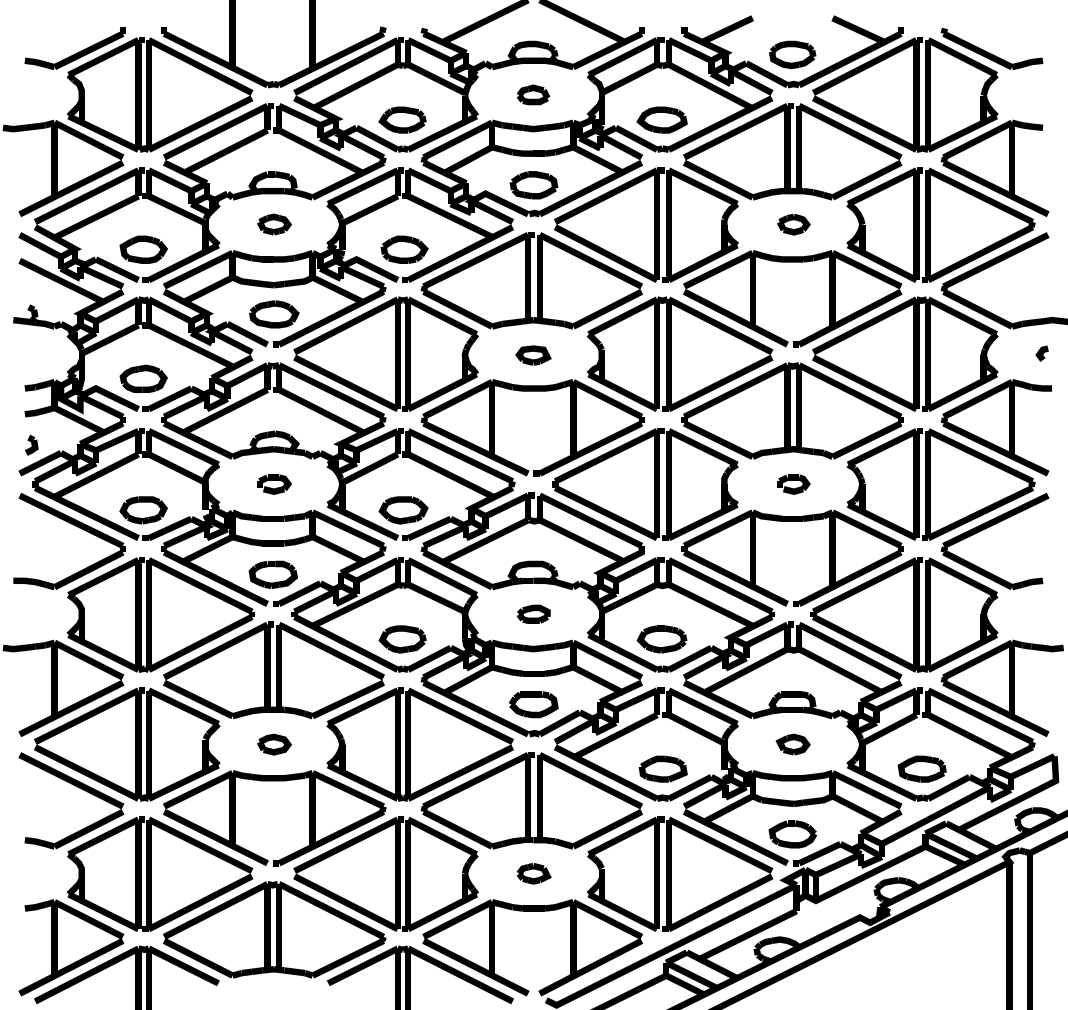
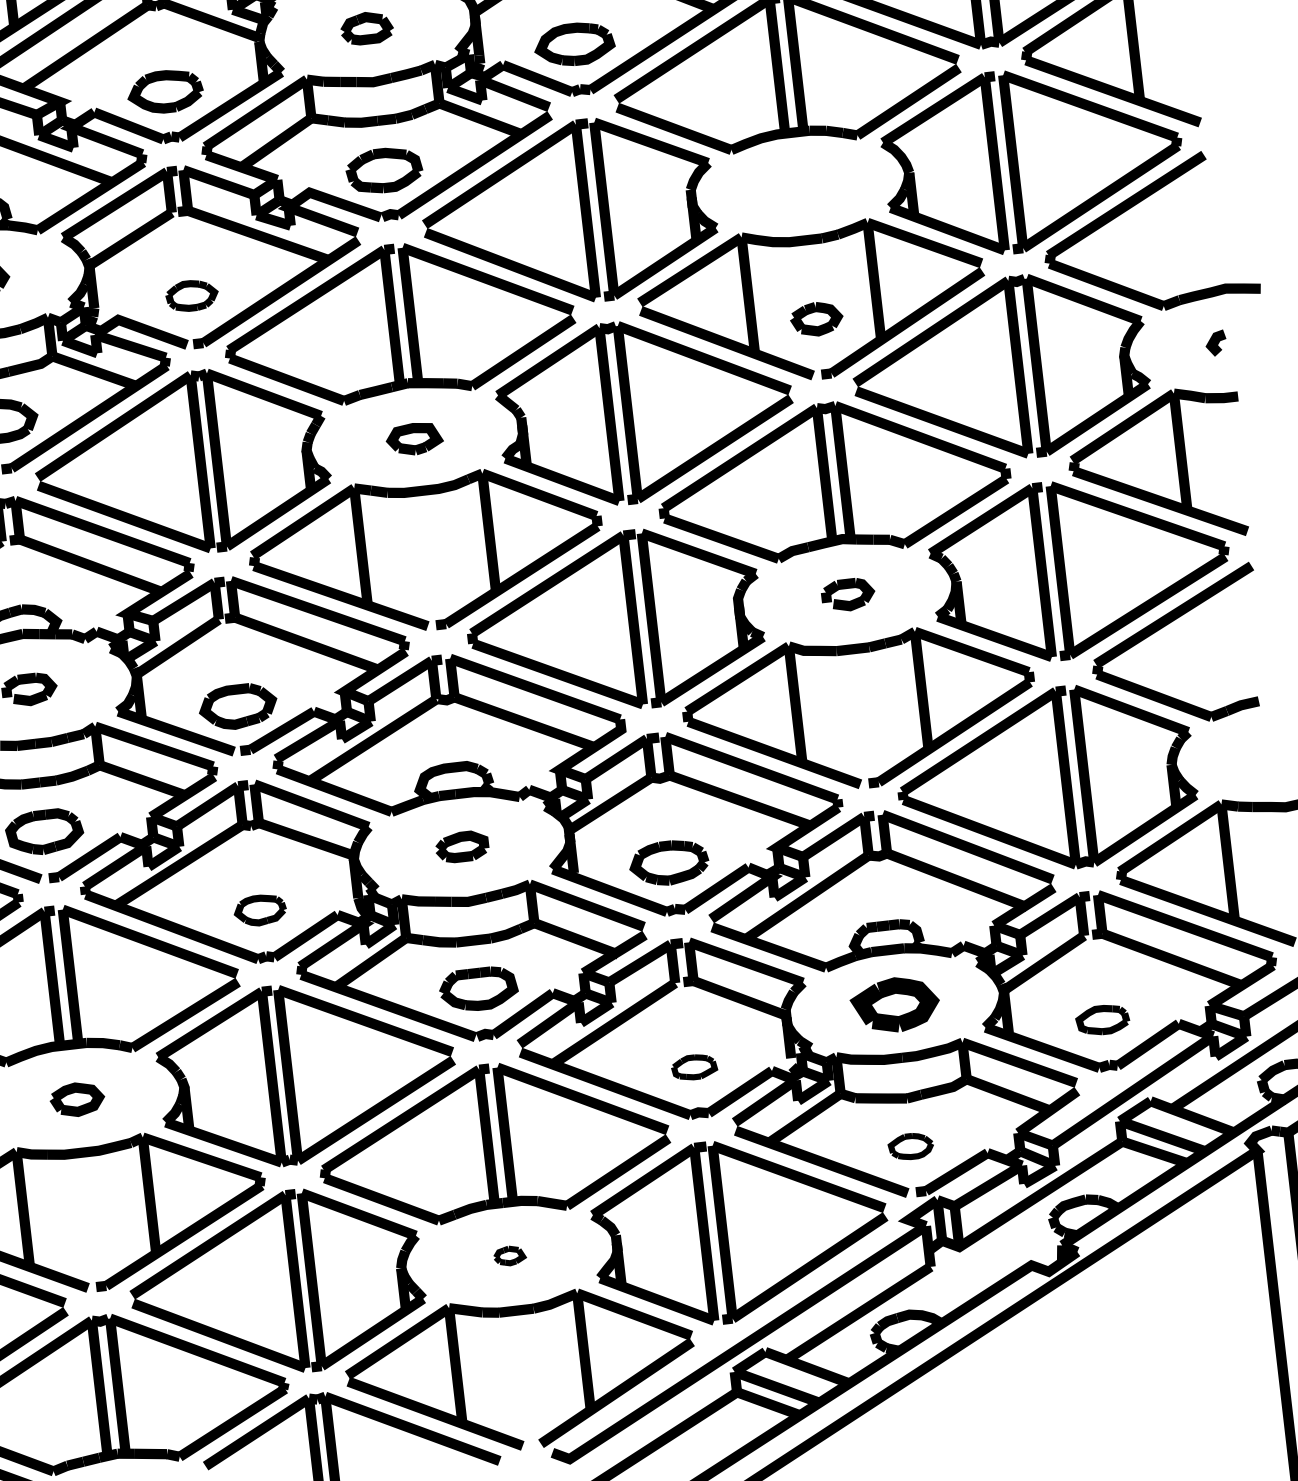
part: (793, 224) -> (816, 319), moved
part: (404, 249) -> (192, 295), size x0.7
part: (402, 639) -> (259, 910), size x0.7
part: (792, 744) -> (893, 1004), size x1.6
part: (662, 768) -> (693, 1066), size x0.6
part: (921, 768) -> (1101, 1019), size x0.7
part: (792, 834) -> (910, 1146), size x0.6
part: (533, 873) -> (509, 1255), size x0.6

